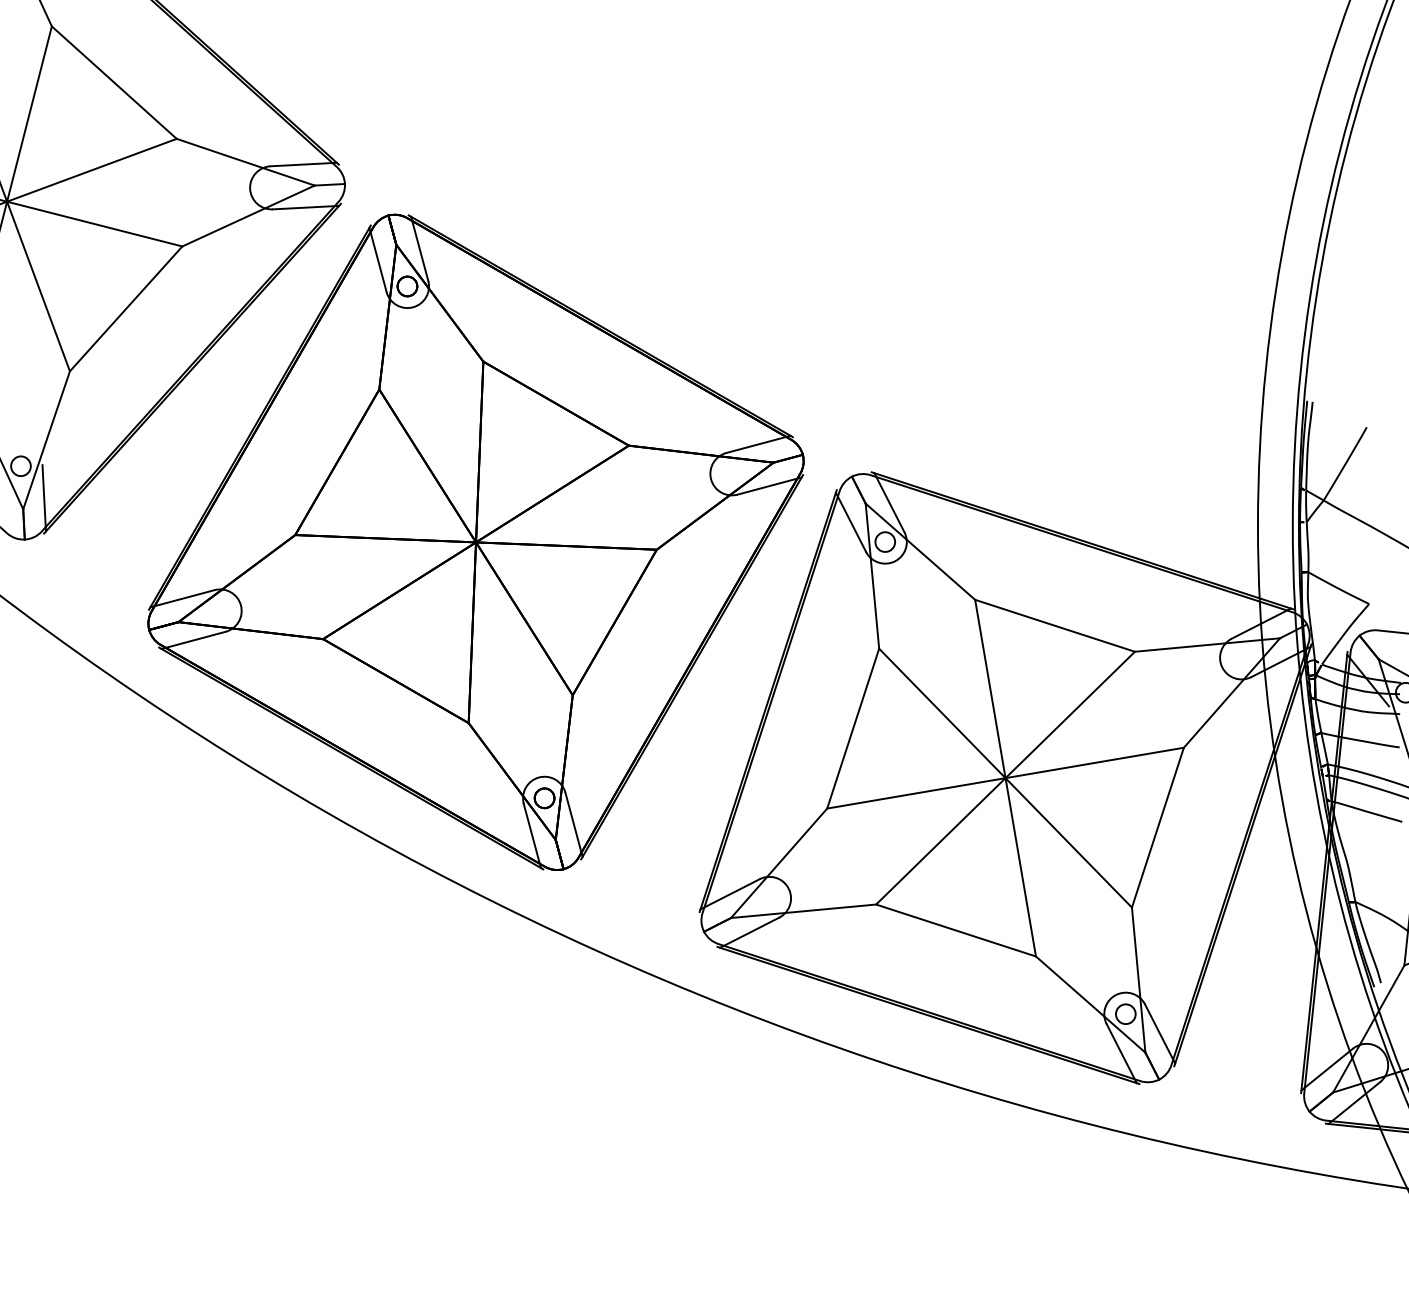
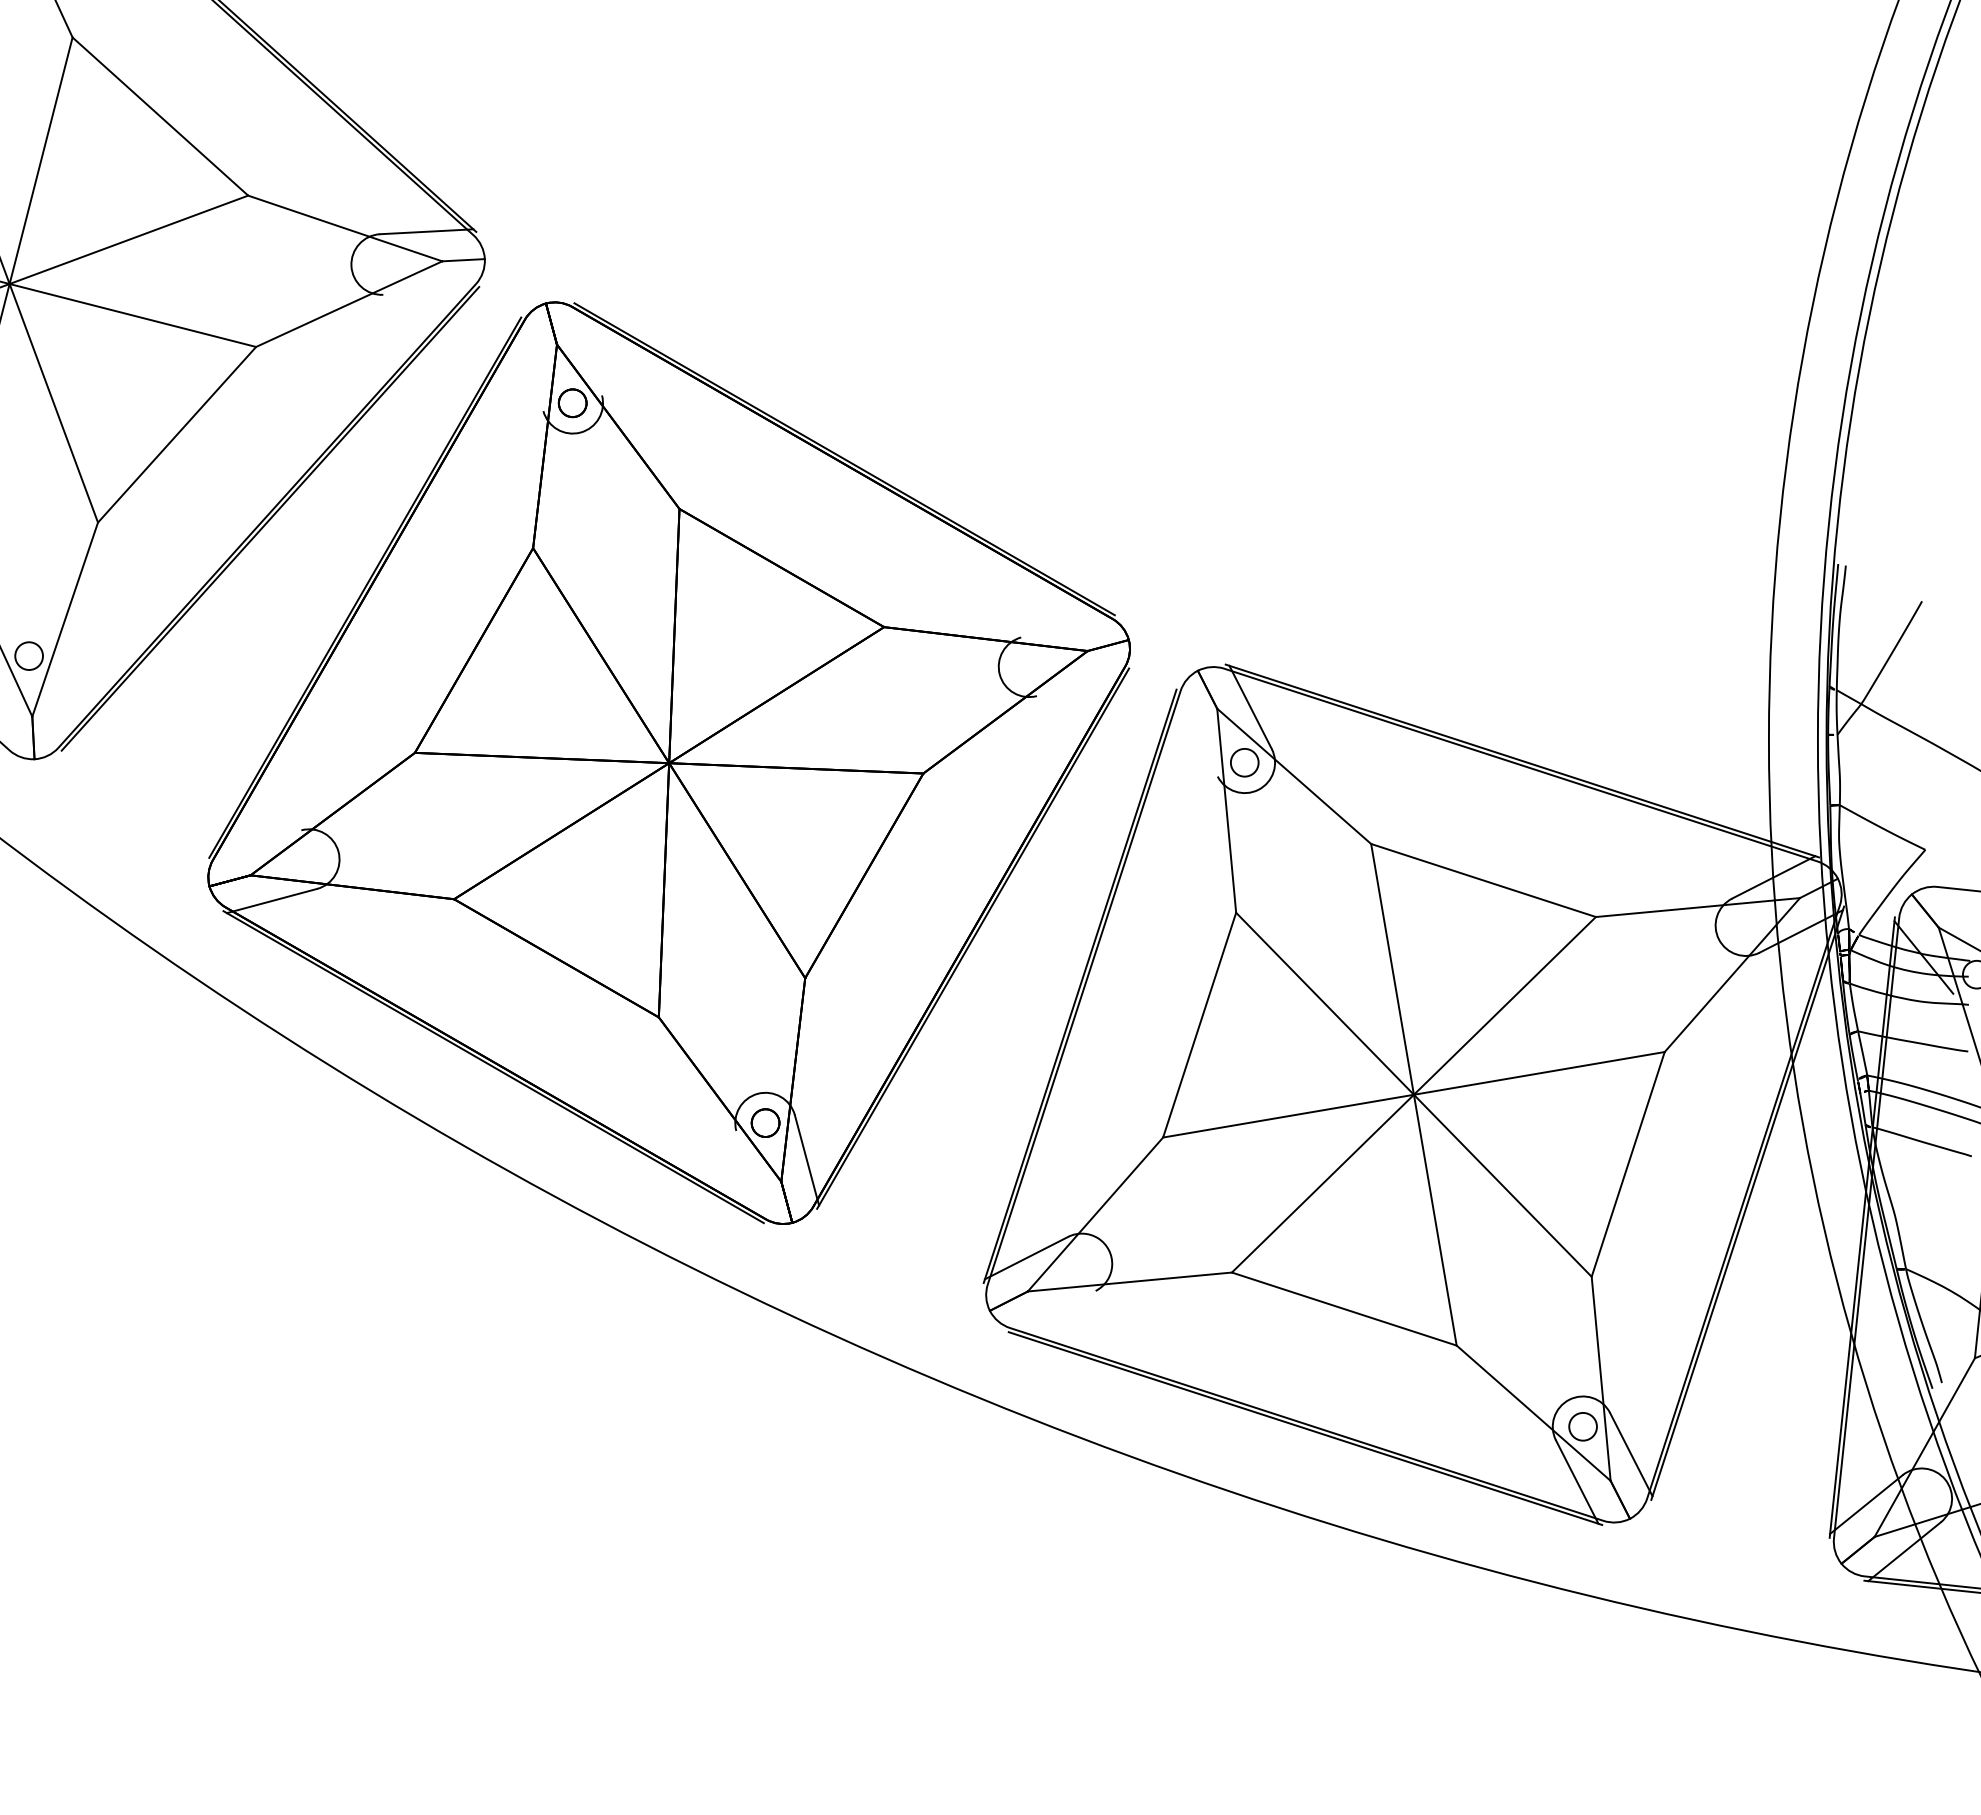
line: (305, 207) -> (429, 291), removed
line: (419, 248) -> (589, 350), removed
line: (378, 259) -> (531, 365), removed
line: (758, 444) -> (1066, 625), removed
line: (769, 485) -> (1081, 683), removed
line: (43, 497) -> (61, 700), removed
line: (850, 521) -> (1196, 734), removed
line: (182, 598) -> (256, 842), removed
line: (532, 835) -> (748, 1175), removed
line: (749, 932) -> (1053, 1311), removed

